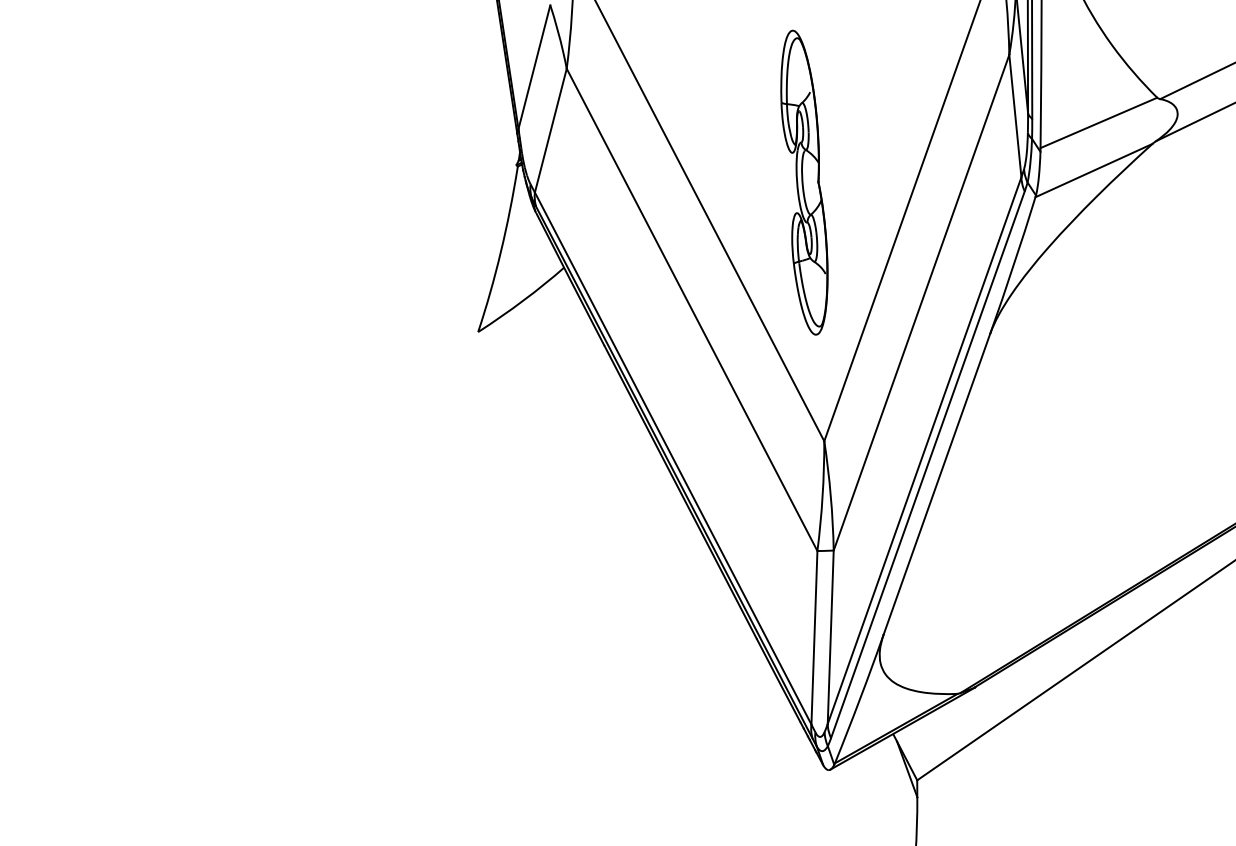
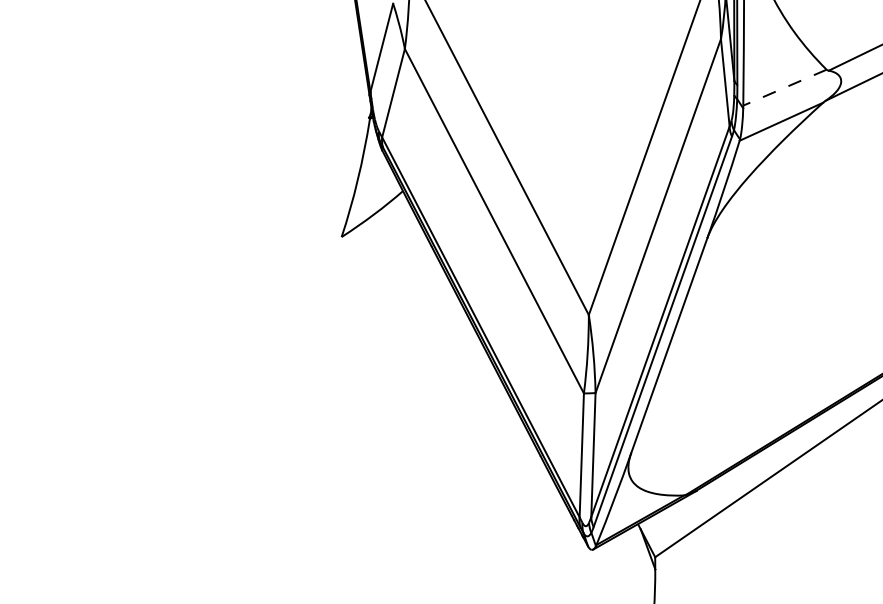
line: (1098, 122) -> (784, 87), solid -> dashed
part: (804, 182) -> (574, 130), removed

